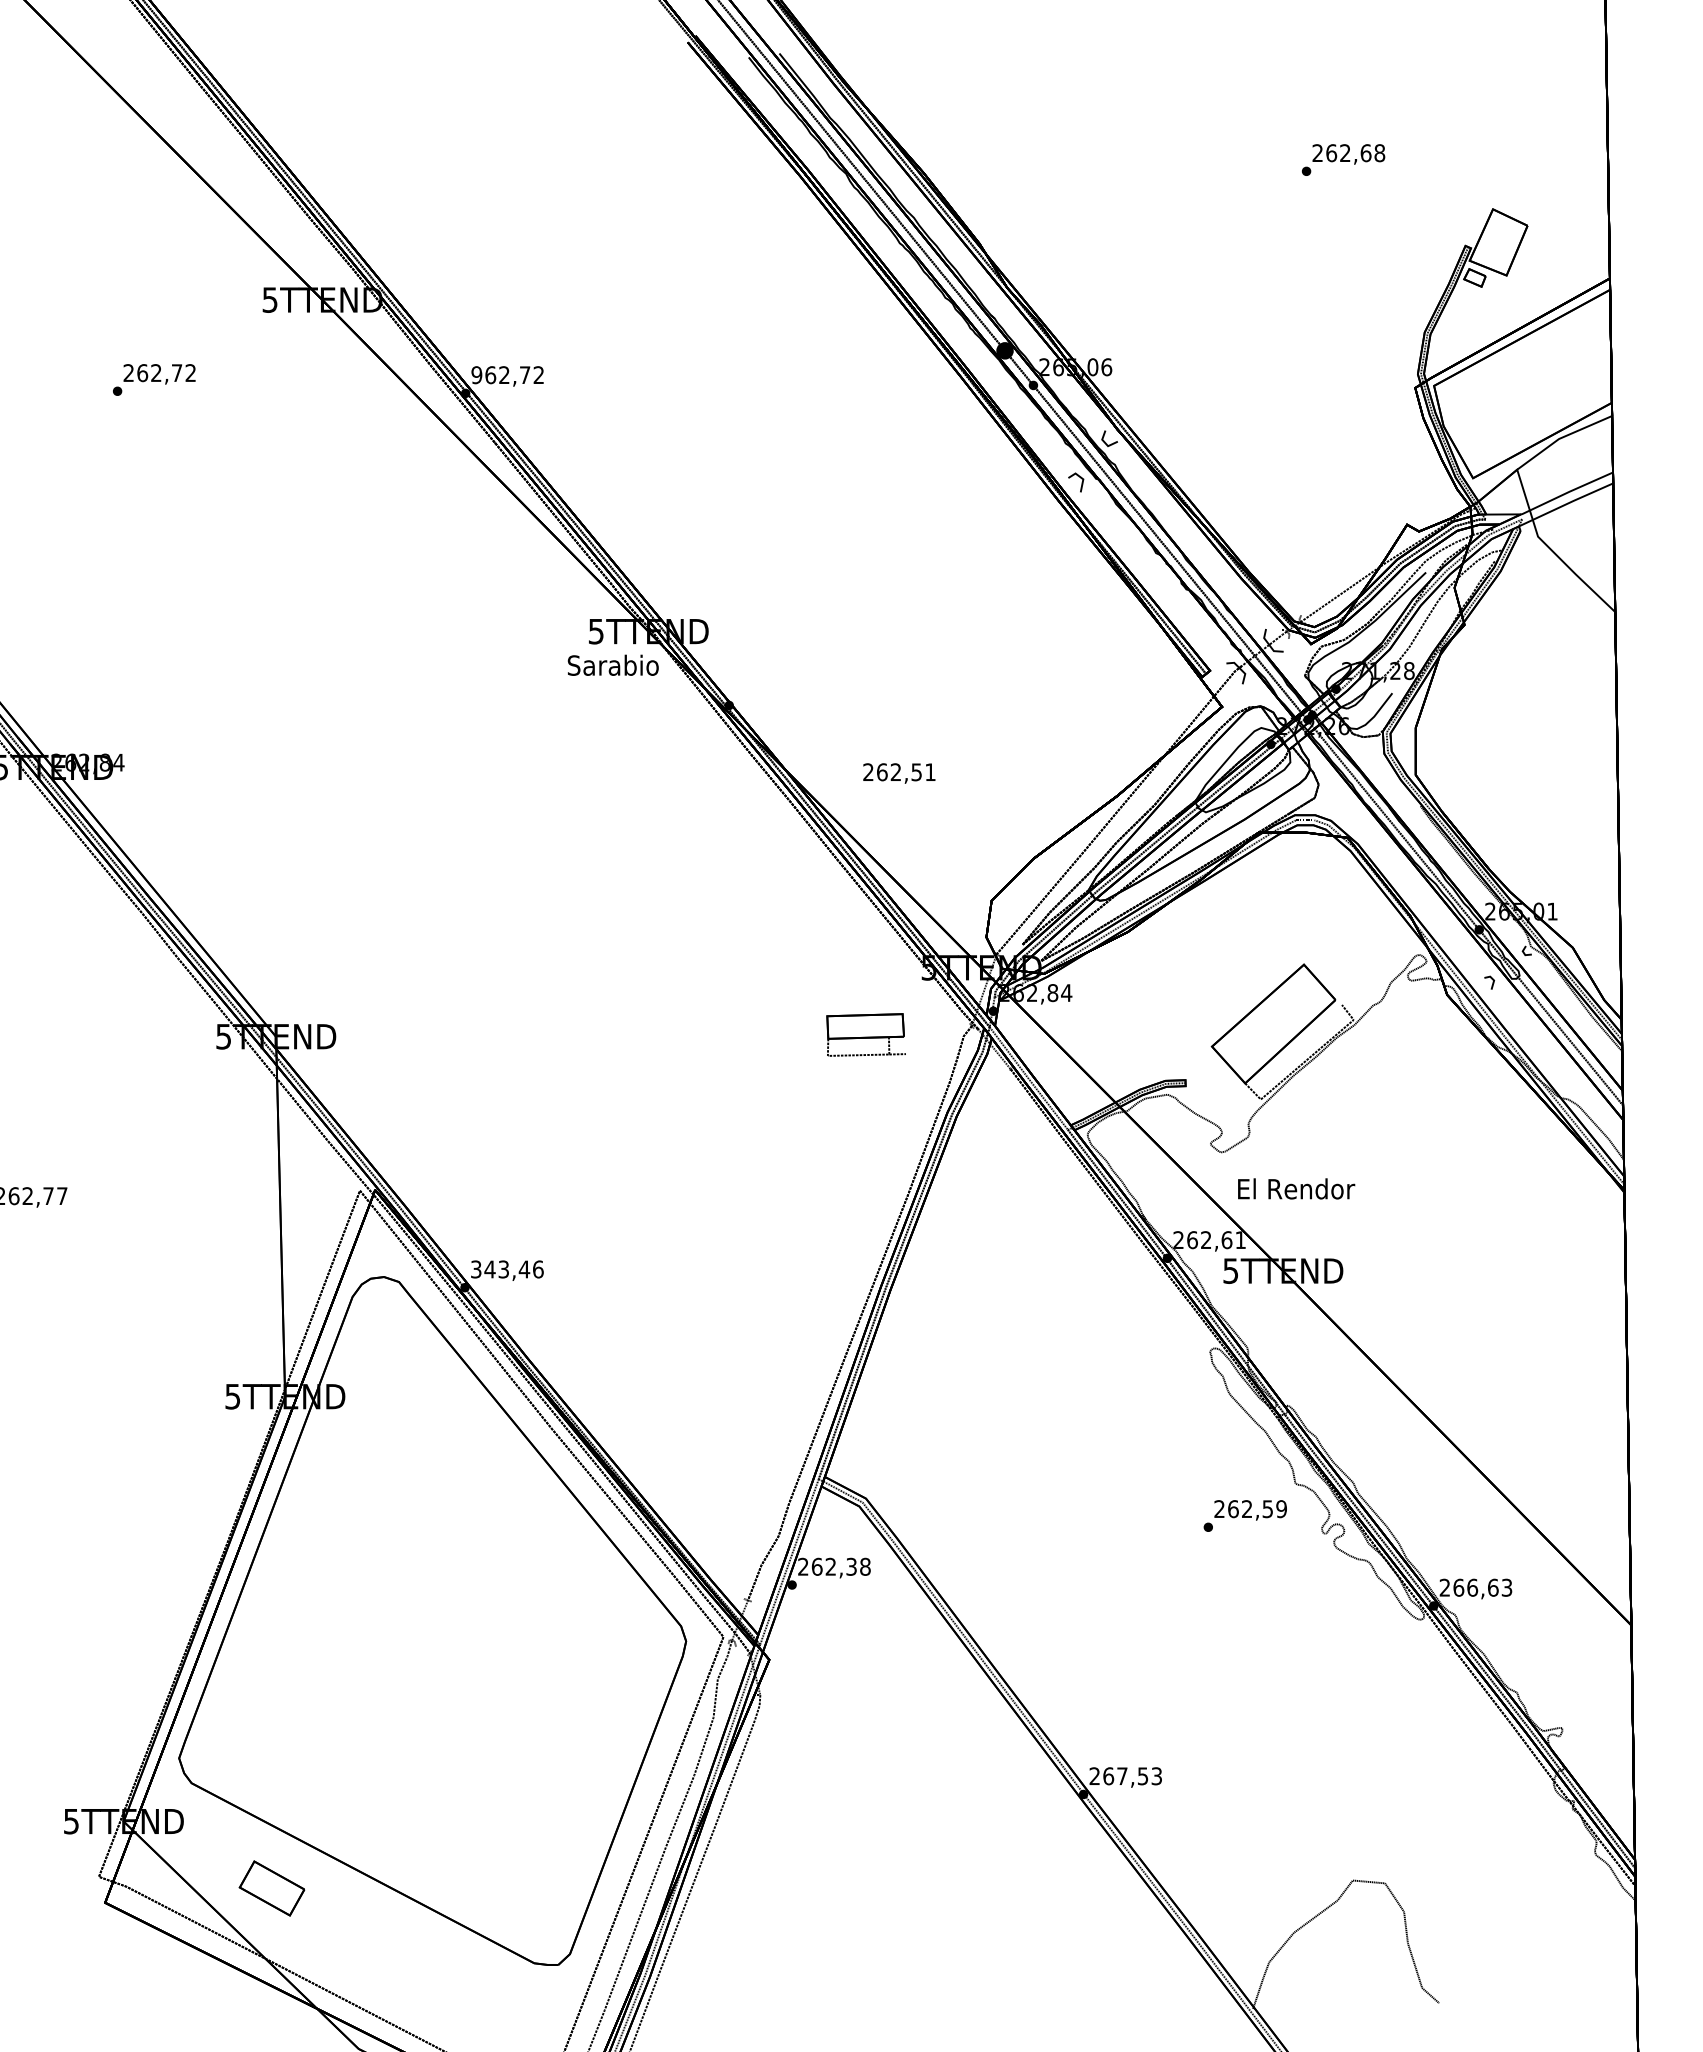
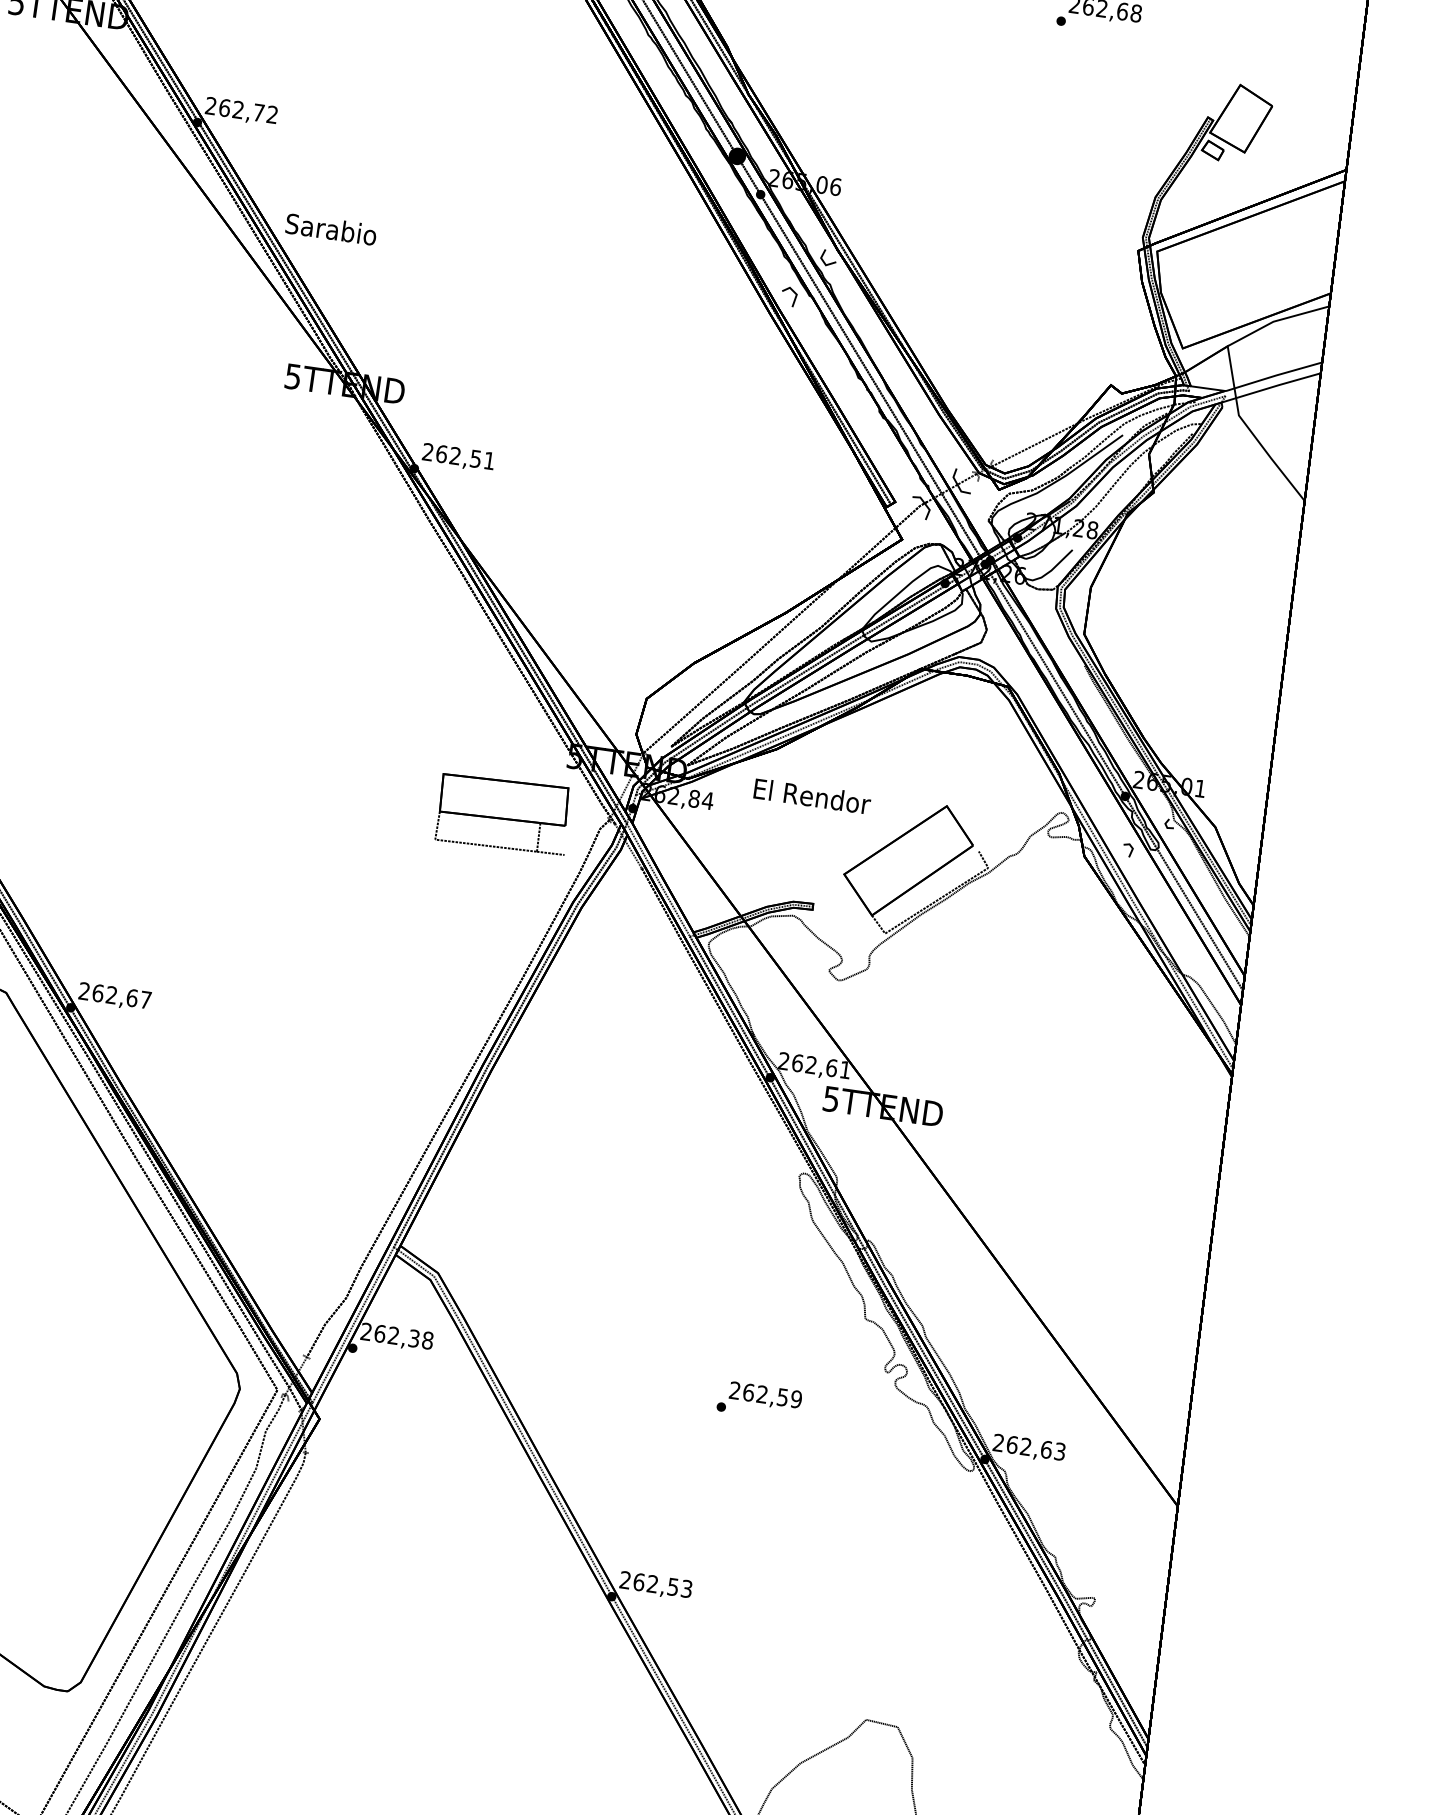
text: (476, 375) -> (210, 106), 962,72 -> 262,72
text: (612, 664) -> (330, 228), moved
text: (899, 773) -> (458, 457), moved
part: (866, 1034) -> (503, 813), size x1.67
text: (1296, 1188) -> (812, 795), moved
text: (507, 1269) -> (115, 995), 343,46 -> 262,67
text: (1244, 1515) -> (758, 1400), moved
text: (1472, 1587) -> (1025, 1446), 266,63 -> 262,63
text: (1122, 1775) -> (652, 1583), 267,53 -> 262,53

